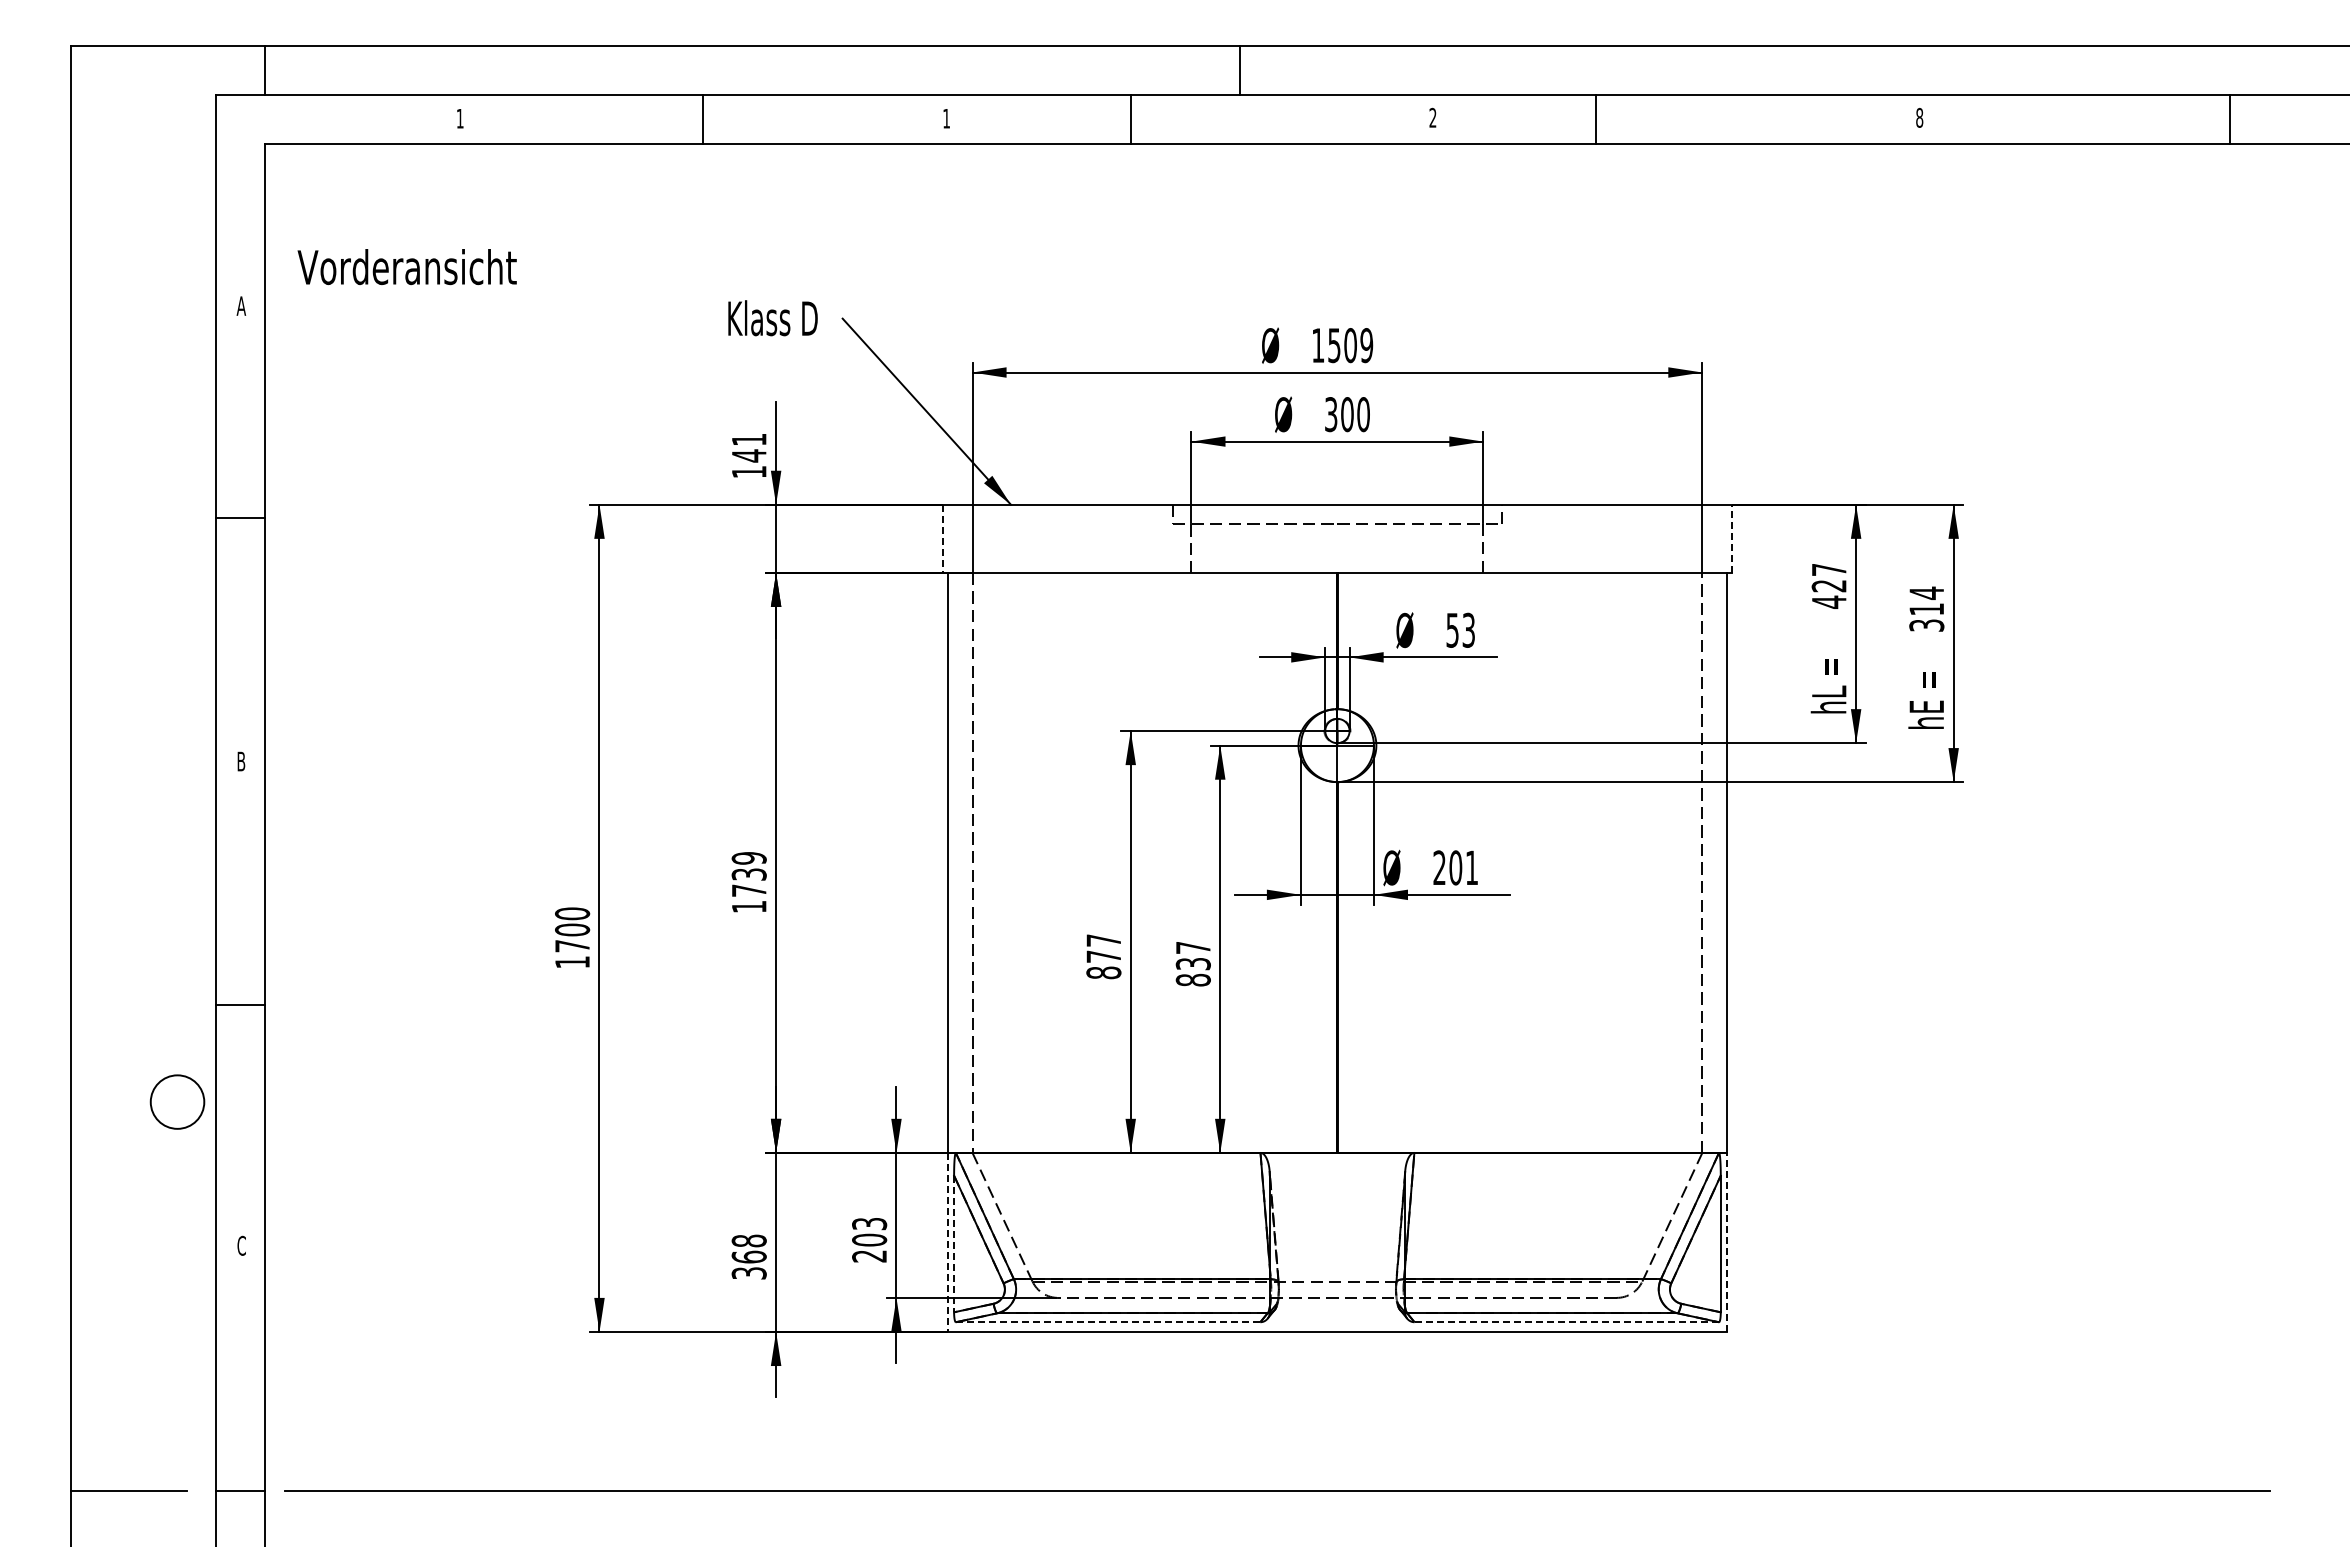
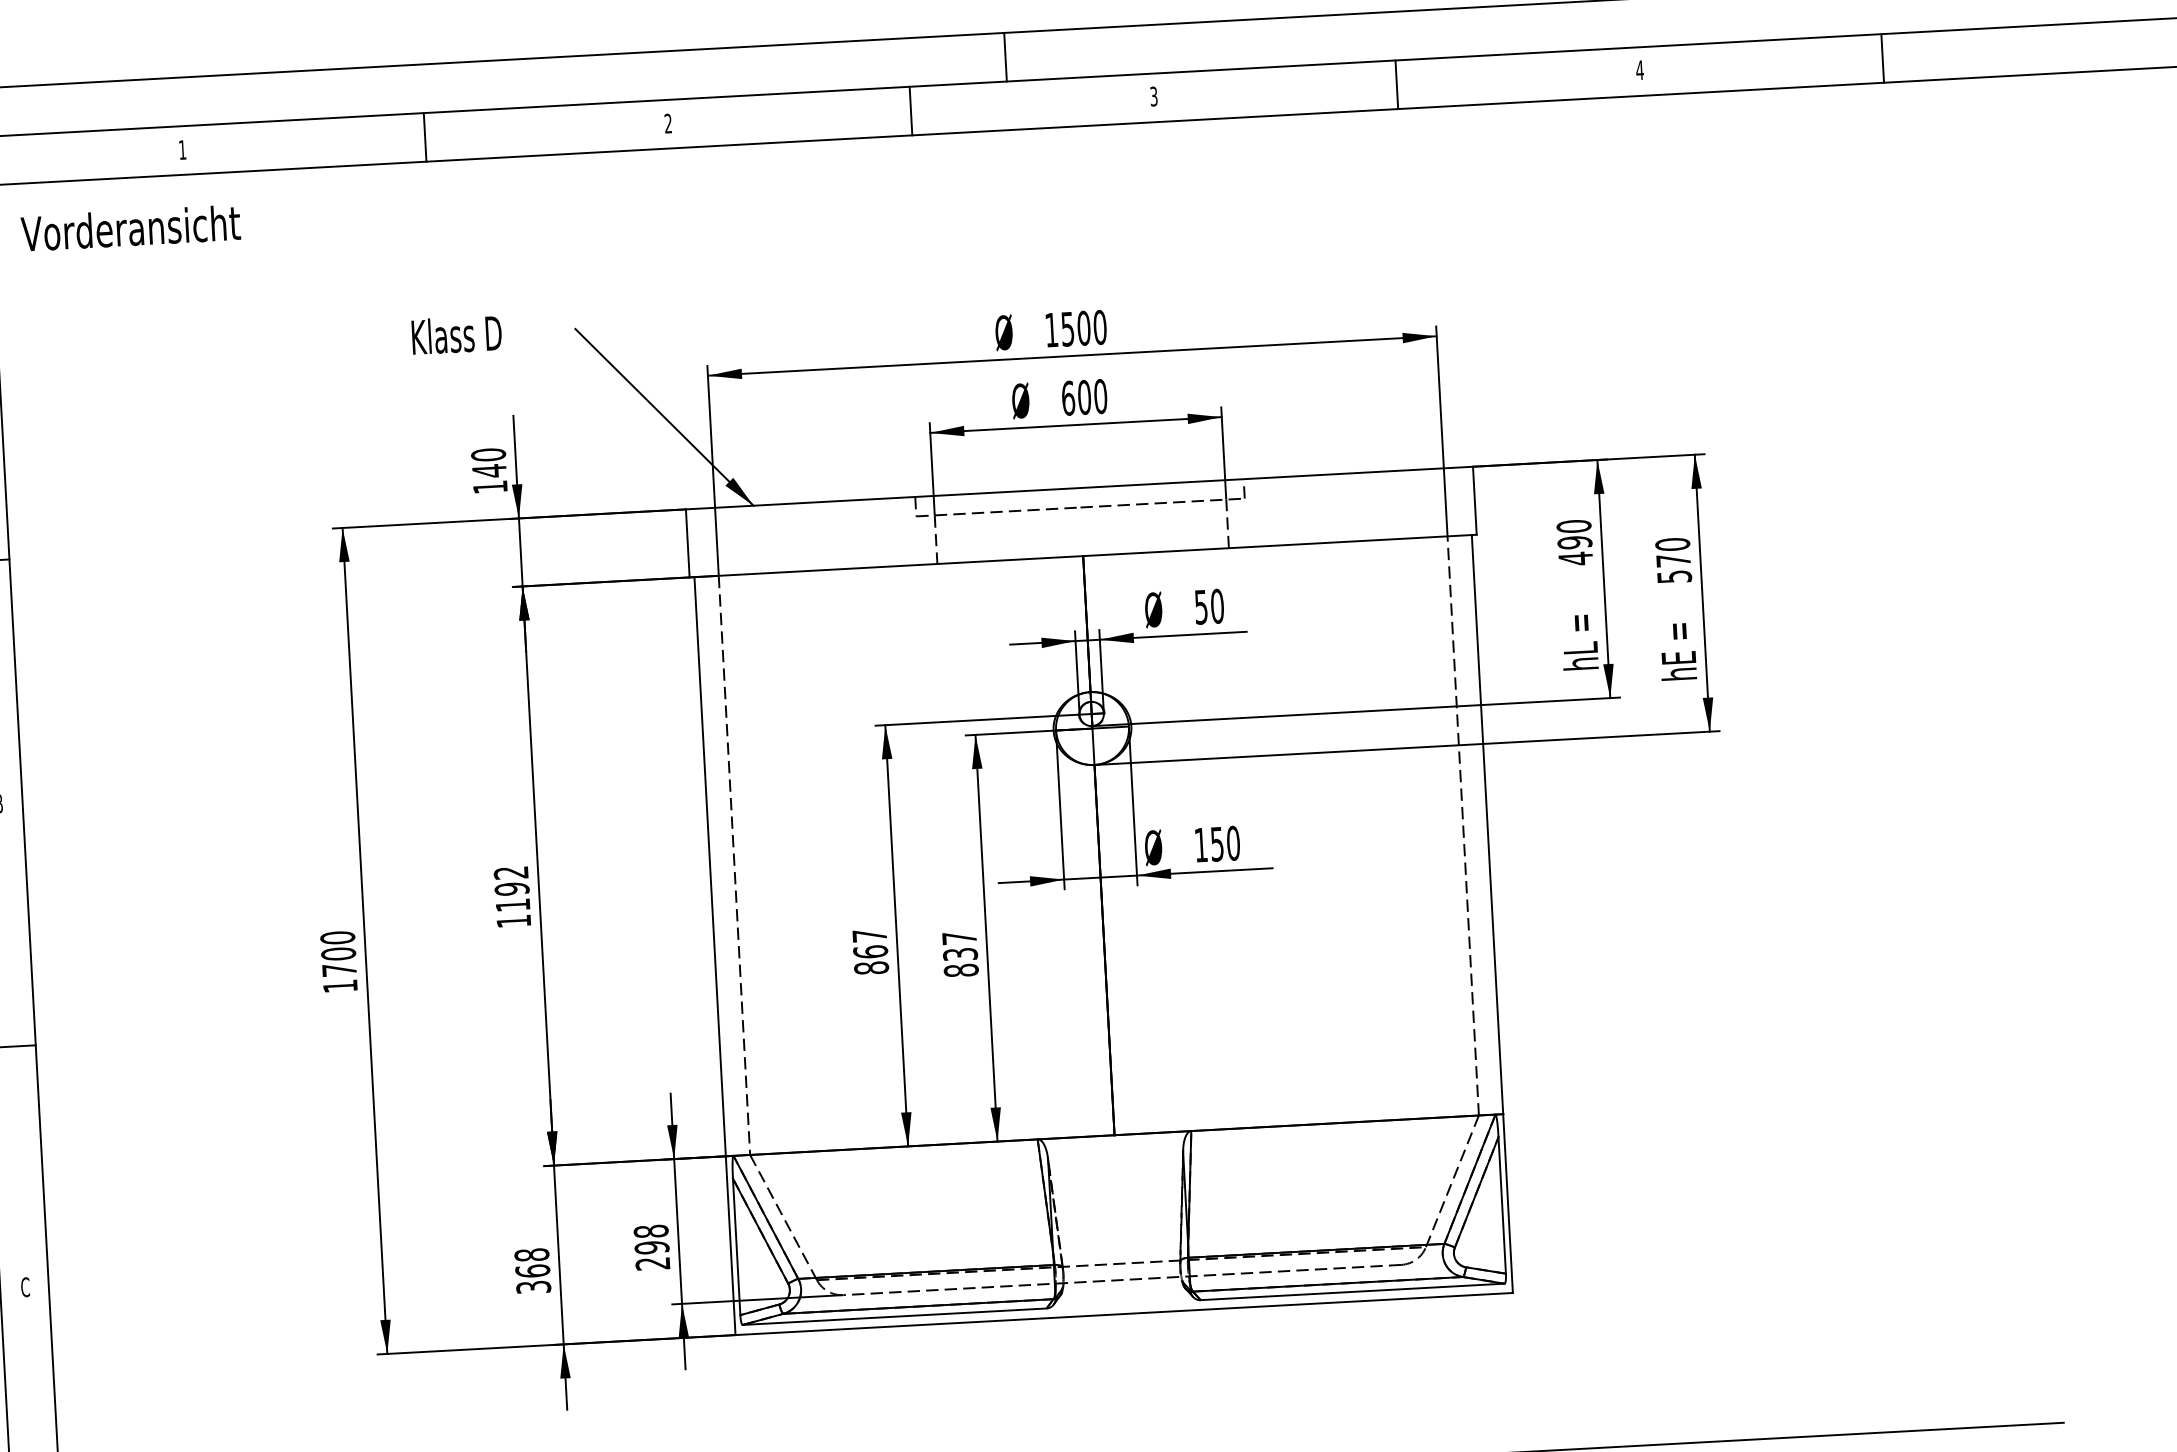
line: (1239, 70) -> (1005, 57), moved
text: (1432, 117) -> (1153, 96), 2 -> 3
text: (1919, 117) -> (1639, 69), 8 -> 4
text: (946, 118) -> (668, 123), 1 -> 2
line: (1130, 118) -> (910, 110), moved
line: (1596, 118) -> (1397, 84), moved
line: (2229, 118) -> (1882, 57), moved
text: (406, 267) -> (130, 228), moved
text: (772, 318) -> (456, 335), moved
text: (1366, 345) -> (1099, 327), 1509 -> 1500
text: (1331, 414) -> (1068, 398), 300 -> 600
text: (748, 439) -> (487, 454), 141 -> 140
line: (1731, 538) -> (1474, 500), dashed -> solid
line: (943, 539) -> (687, 544), dashed -> solid
text: (1828, 577) -> (1573, 534), 427 -> 490
text: (1926, 608) -> (1673, 559), 314 -> 570
text: (1468, 629) -> (1217, 605), 53 -> 50
text: (1455, 867) -> (1216, 843), 201 -> 150
text: (748, 874) -> (511, 889), 1739 -> 1192
text: (1103, 956) -> (870, 951), 877 -> 867
text: (869, 1231) -> (651, 1239), 203 -> 298
line: (948, 1242) -> (730, 1245), dashed -> solid
line: (1726, 1242) -> (1507, 1203), dashed -> solid
line: (954, 1244) -> (737, 1247), dashed -> solid
line: (1107, 1322) -> (894, 1317), dashed -> solid
line: (1566, 1322) -> (1352, 1292), dashed -> solid

